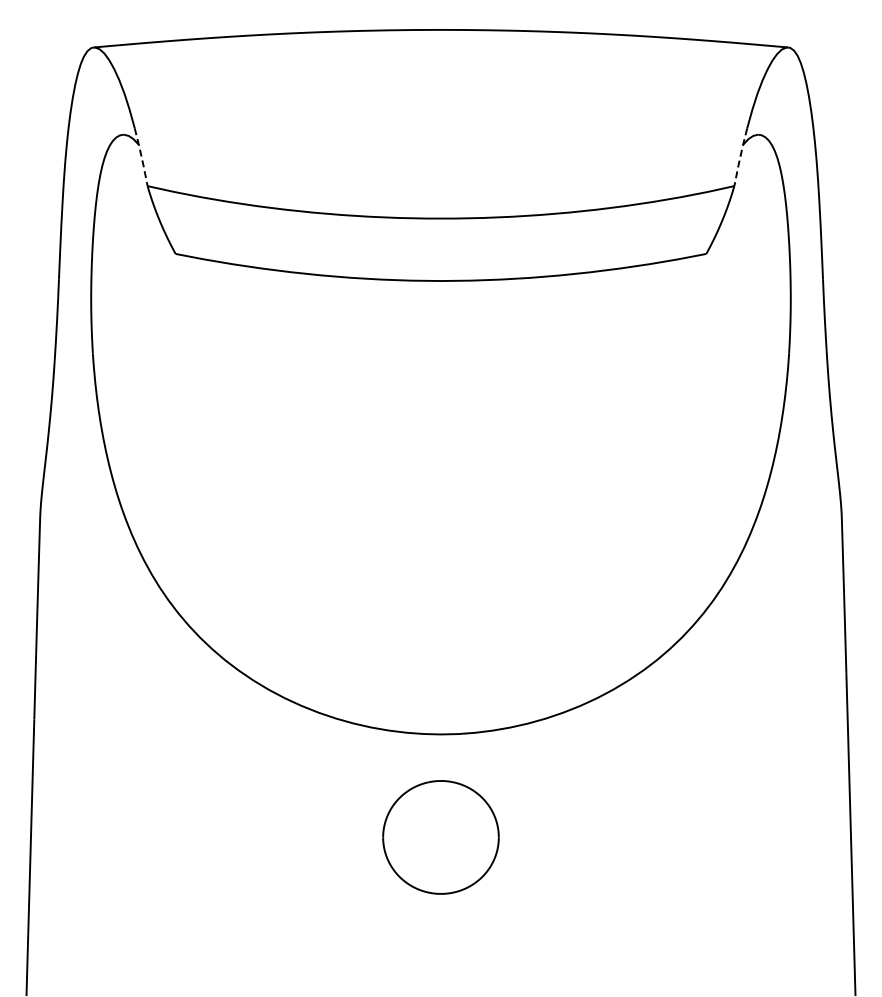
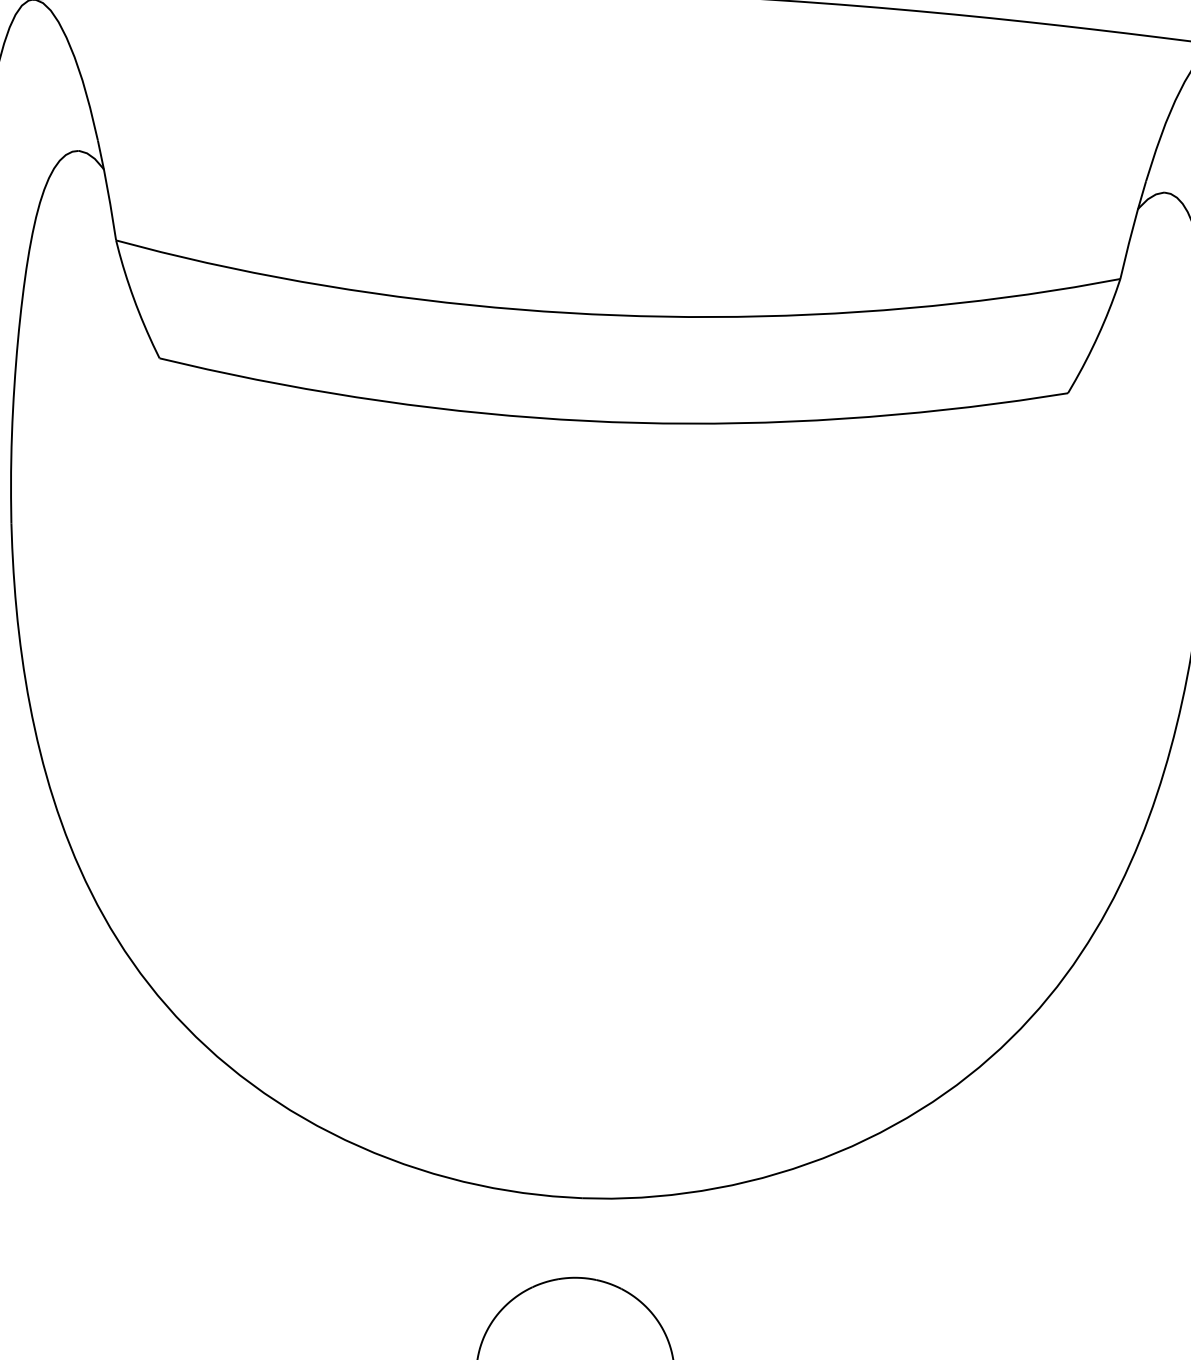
line: (141, 157) -> (107, 191), dashed -> solid
line: (740, 157) -> (1132, 230), dashed -> solid

